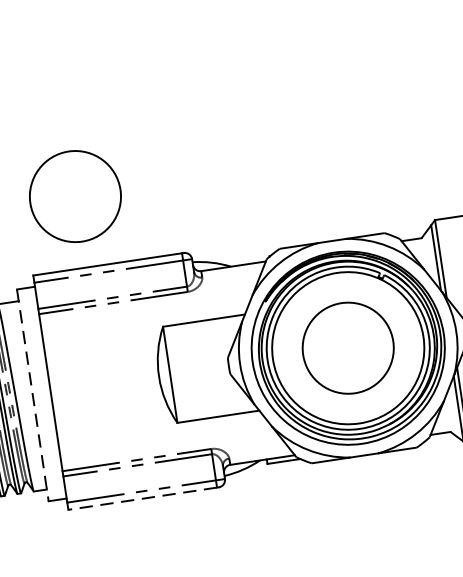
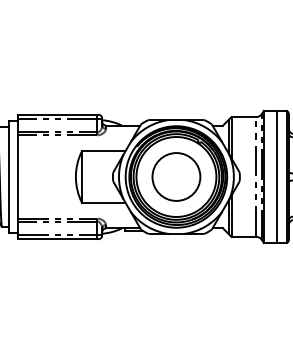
circle: (75, 195) -> (46, 76), removed
line: (32, 396) -> (8, 177), dashed -> solid
line: (141, 499) -> (57, 239), dashed -> solid

